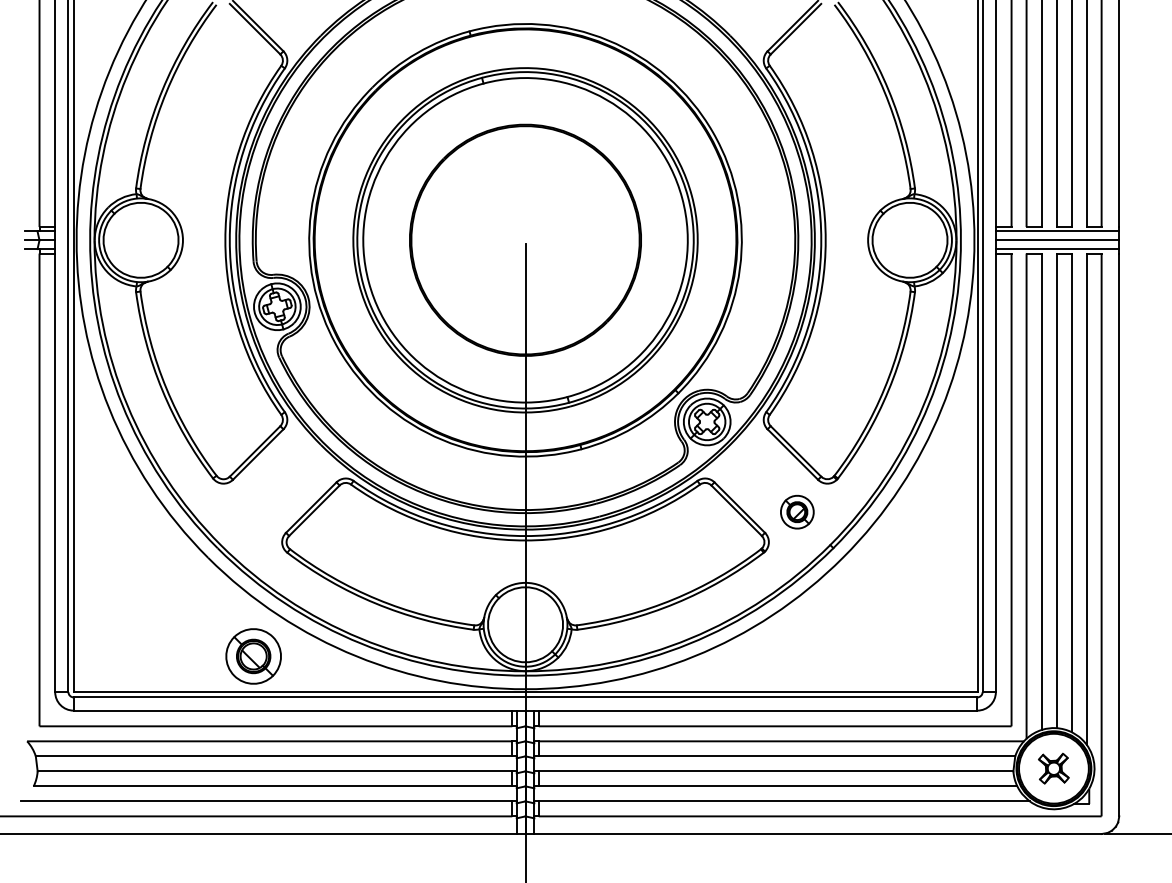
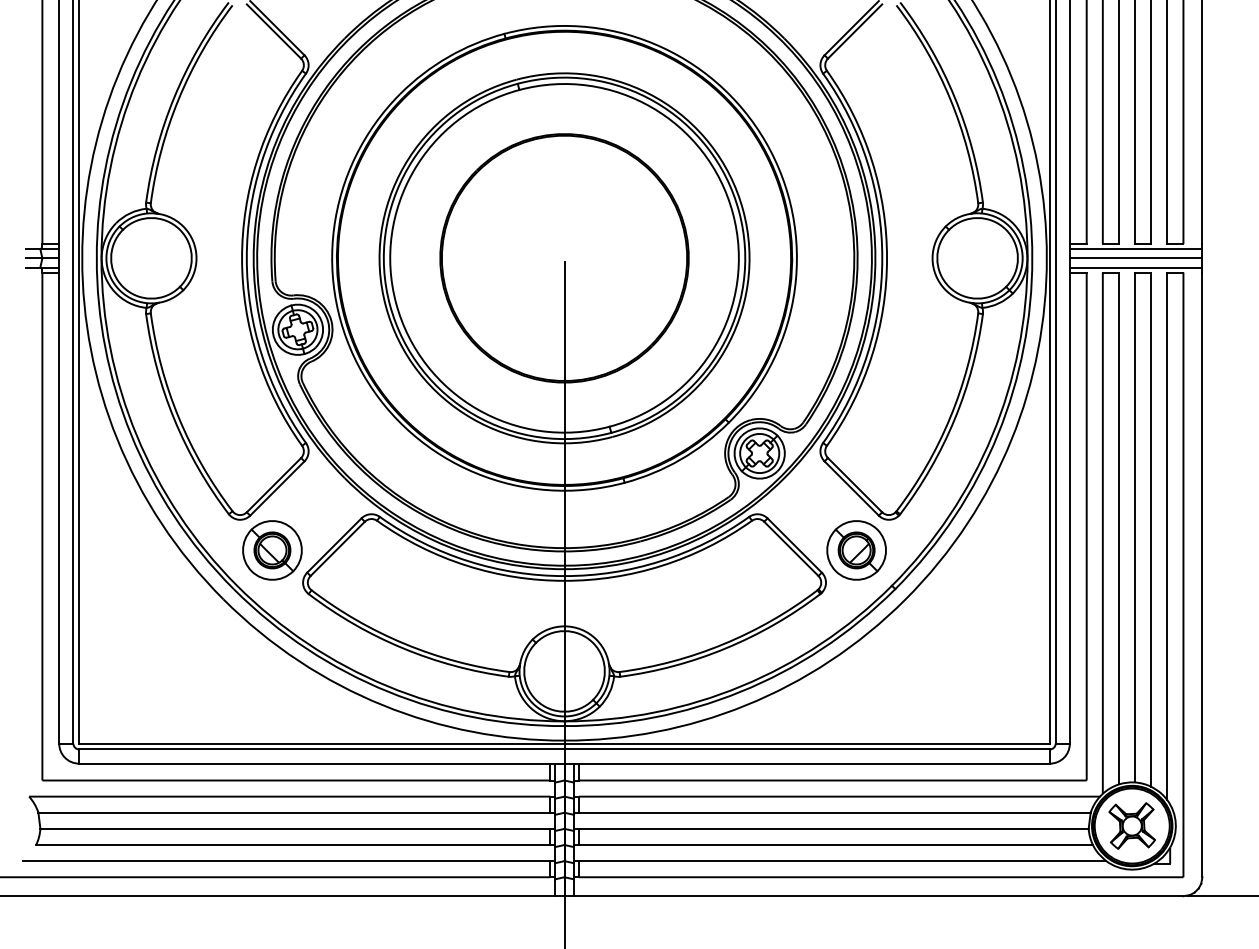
part: (797, 512) -> (856, 550), size x1.67
part: (253, 656) -> (272, 550), moved
part: (1053, 768) -> (1131, 825), size x1.43

